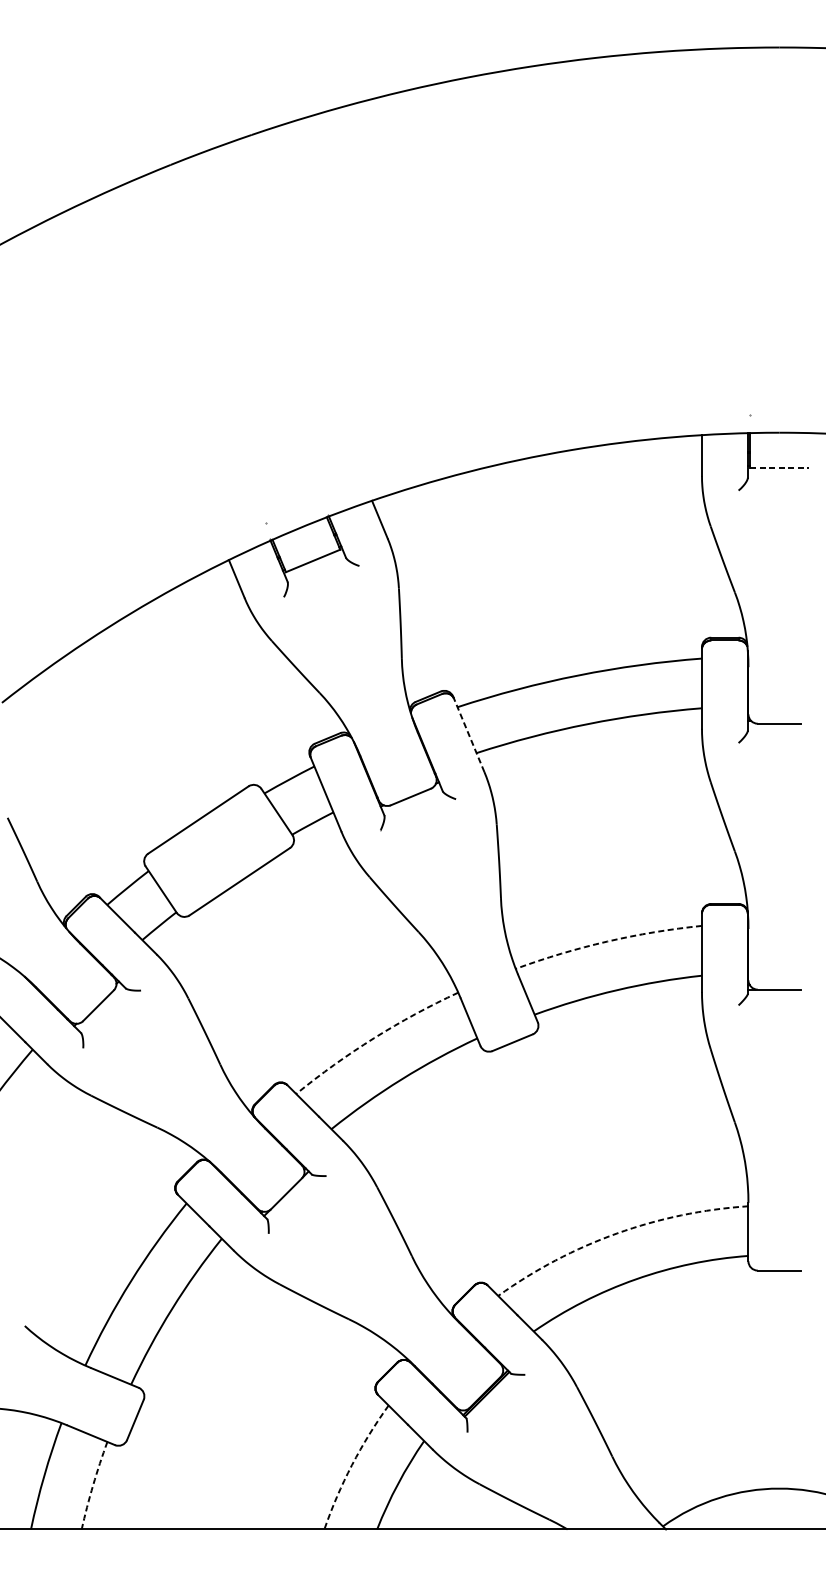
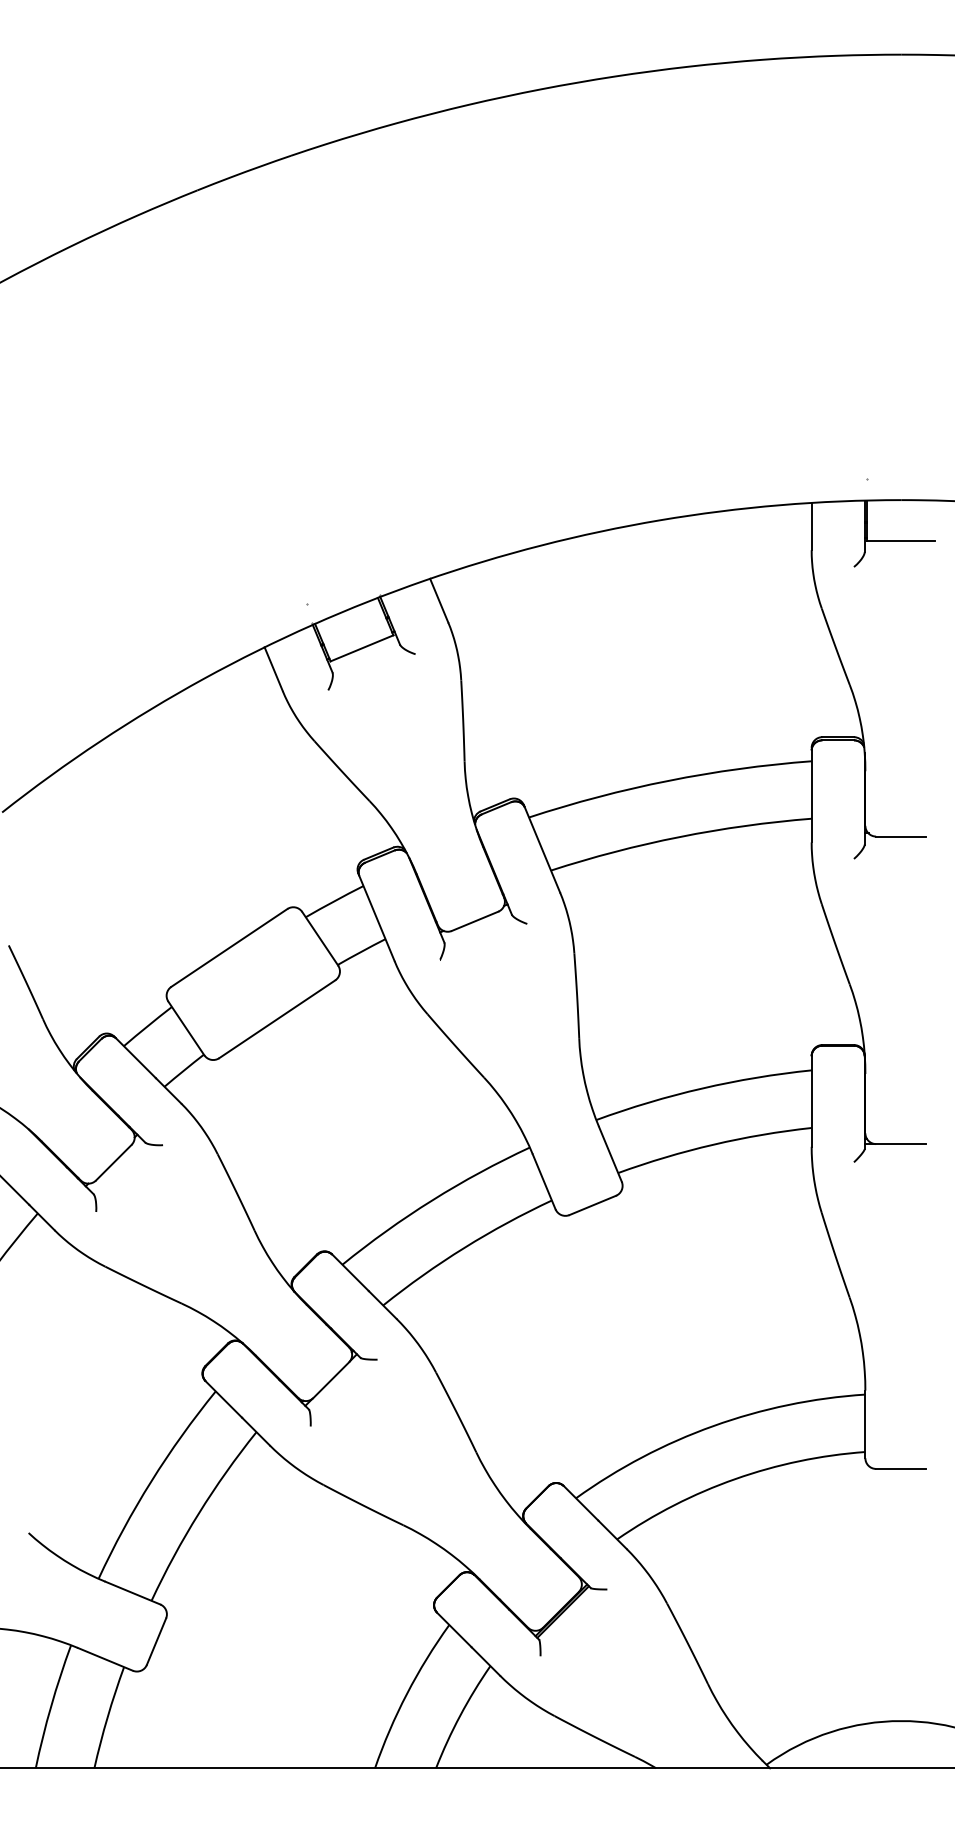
line: (779, 468) -> (901, 541), dashed -> solid
line: (468, 734) -> (541, 848), dashed -> solid
arc: (607, 941) -> (702, 1088), dashed -> solid
arc: (374, 1038) -> (432, 1200), dashed -> solid
arc: (617, 1233) -> (713, 1426), dashed -> solid
arc: (351, 1464) -> (406, 1693), dashed -> solid
arc: (93, 1485) -> (107, 1717), dashed -> solid

